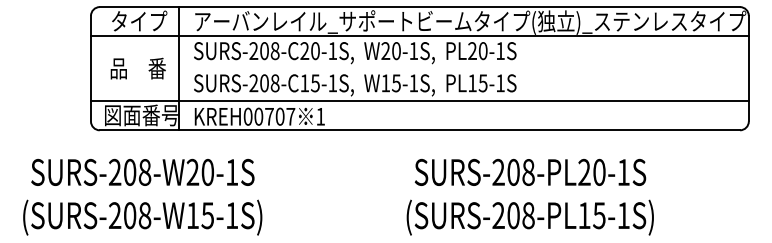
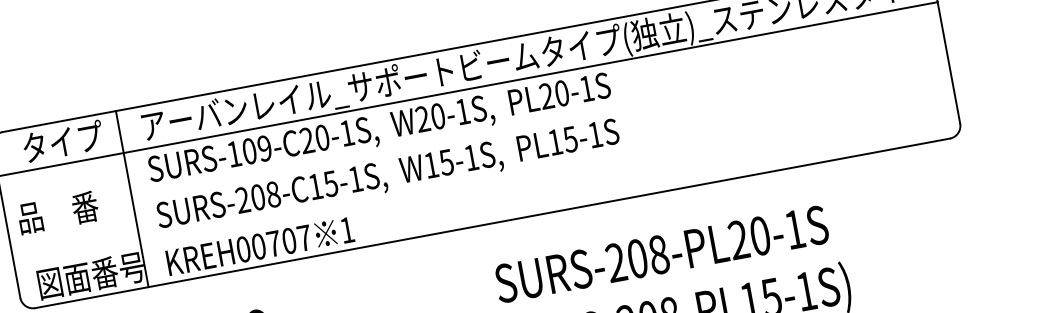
text: (264, 51) -> (249, 151), SURS-208-C20-1S, -> SURS-109-C20-1S,
text: (137, 68) -> (57, 212), moved
line: (419, 100) -> (484, 180), removed

